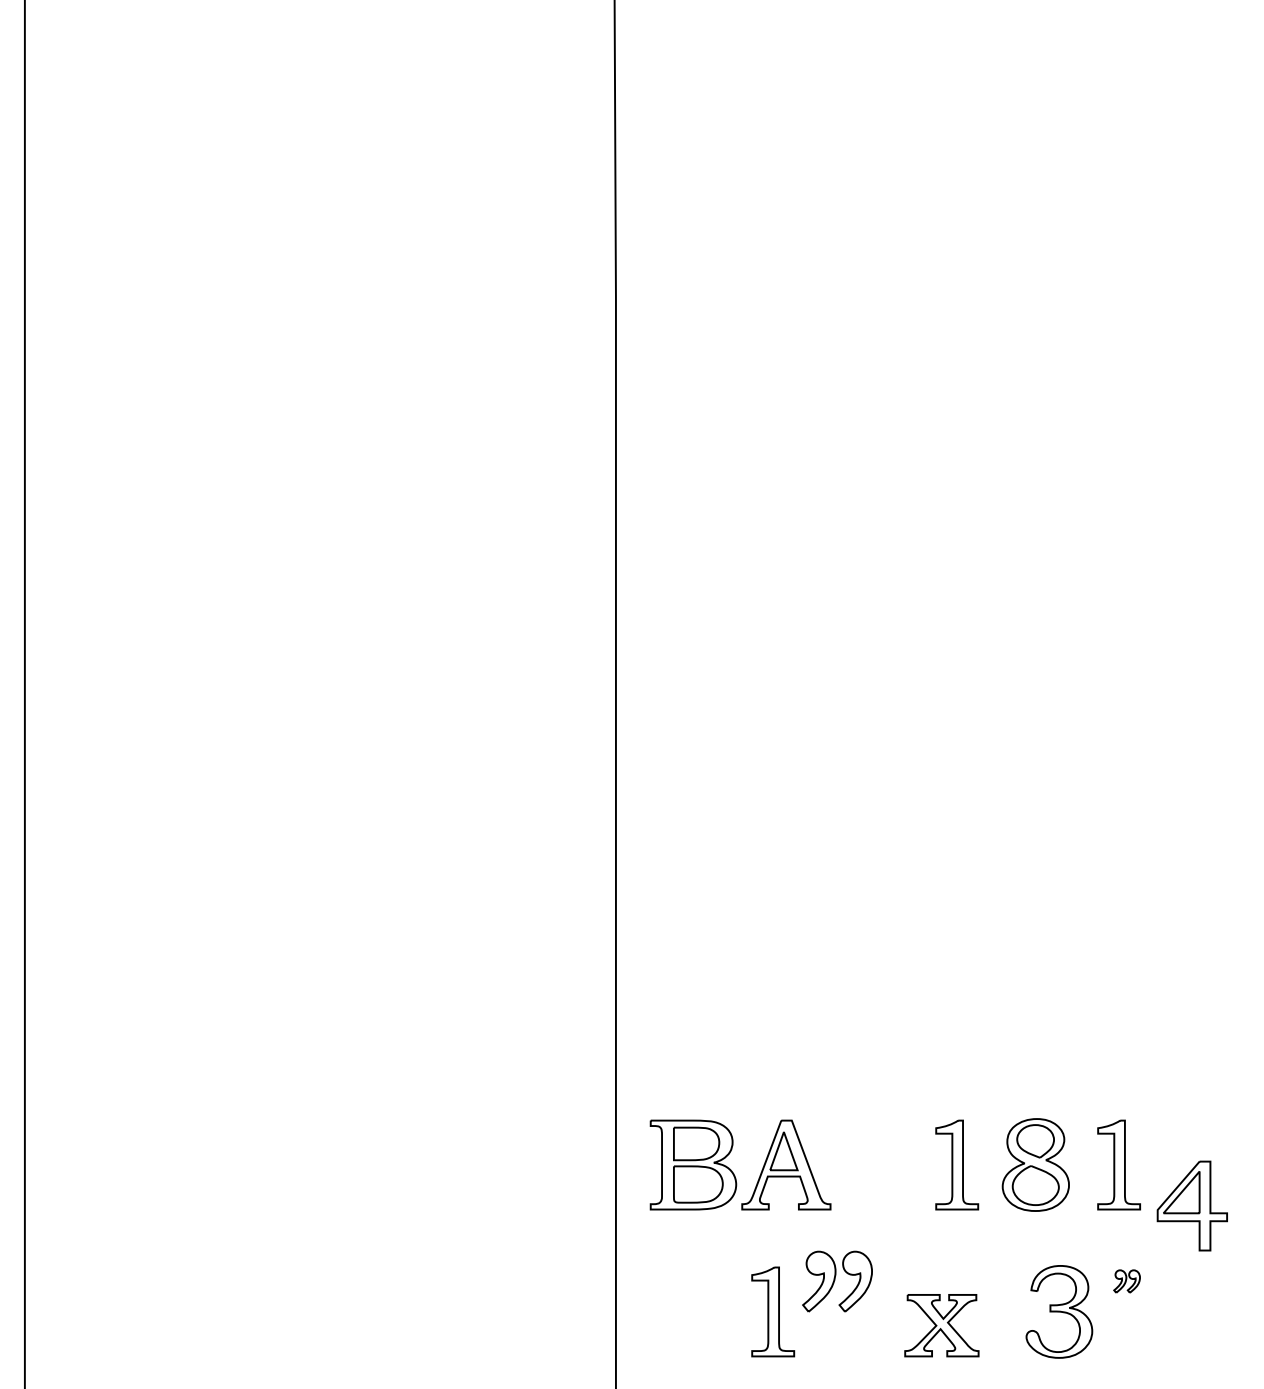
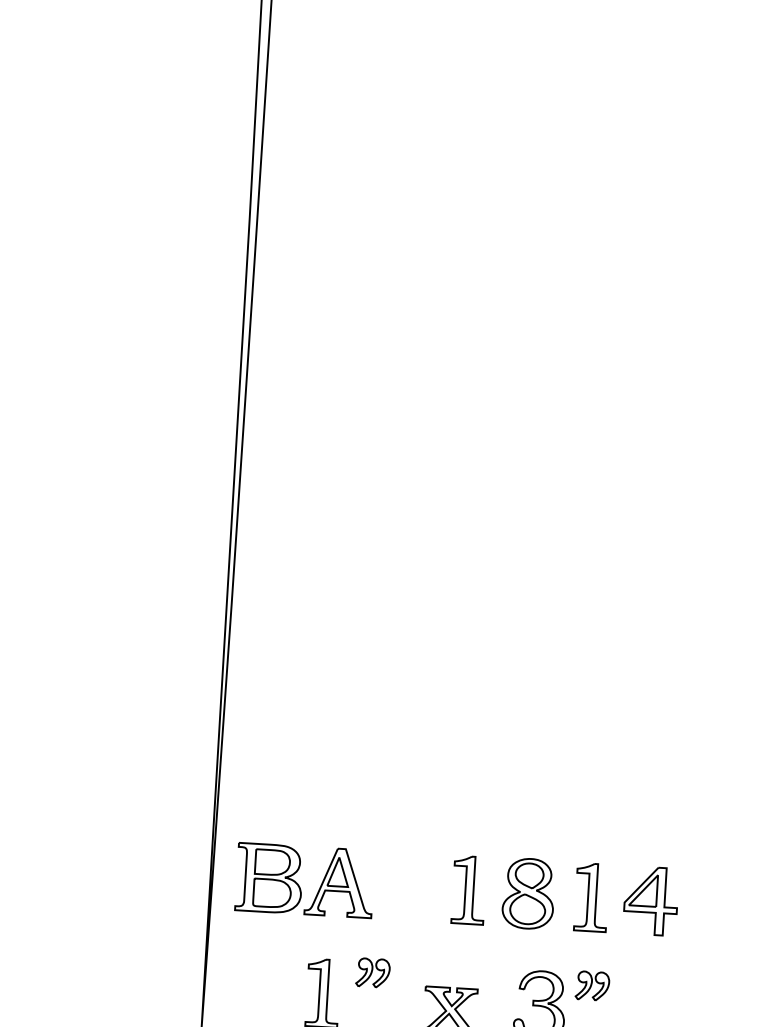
part: (1191, 1205) -> (650, 900), moved
part: (836, 1281) -> (372, 973), size x0.62
part: (1126, 1281) -> (592, 986), size x1.67

